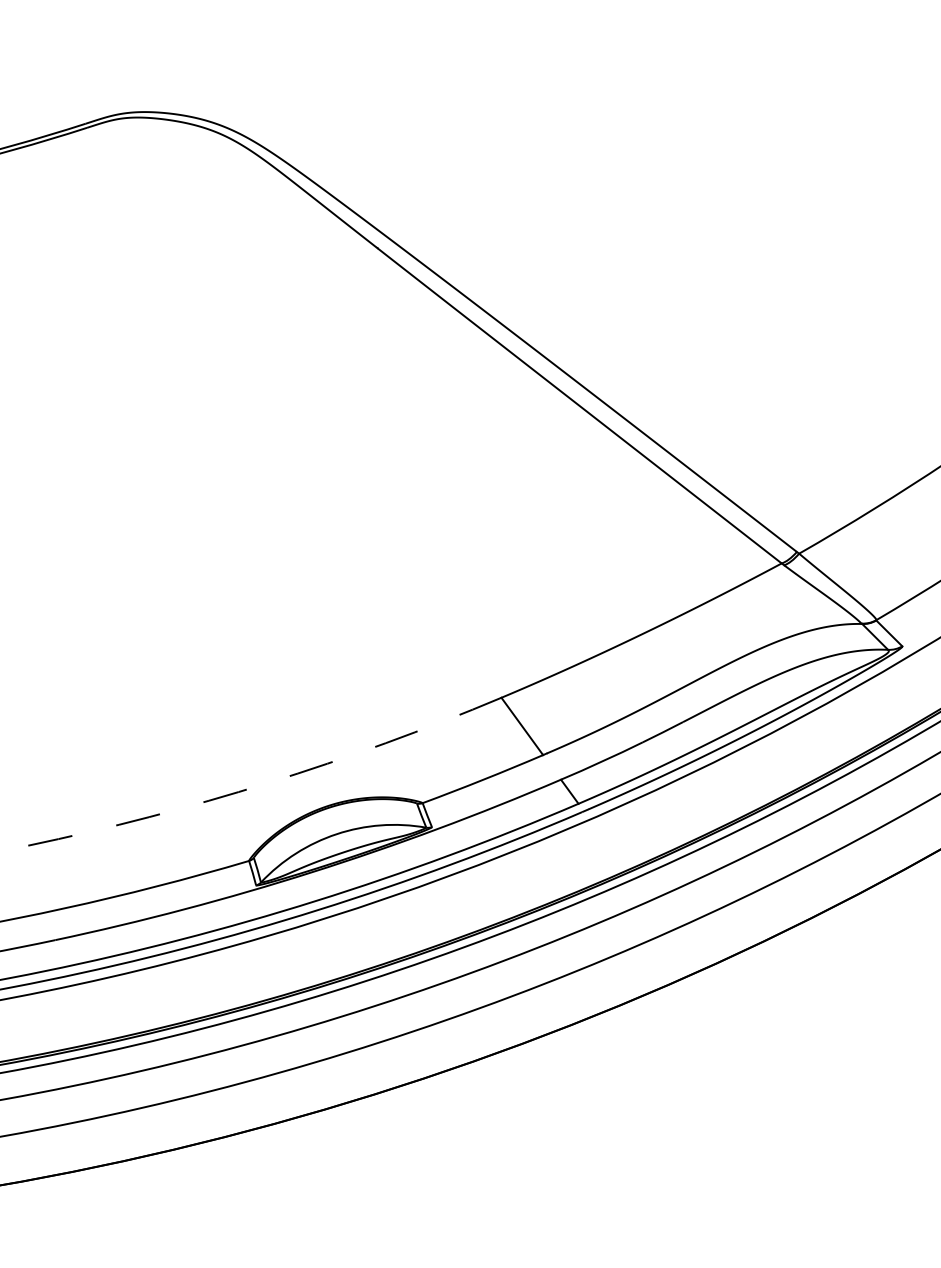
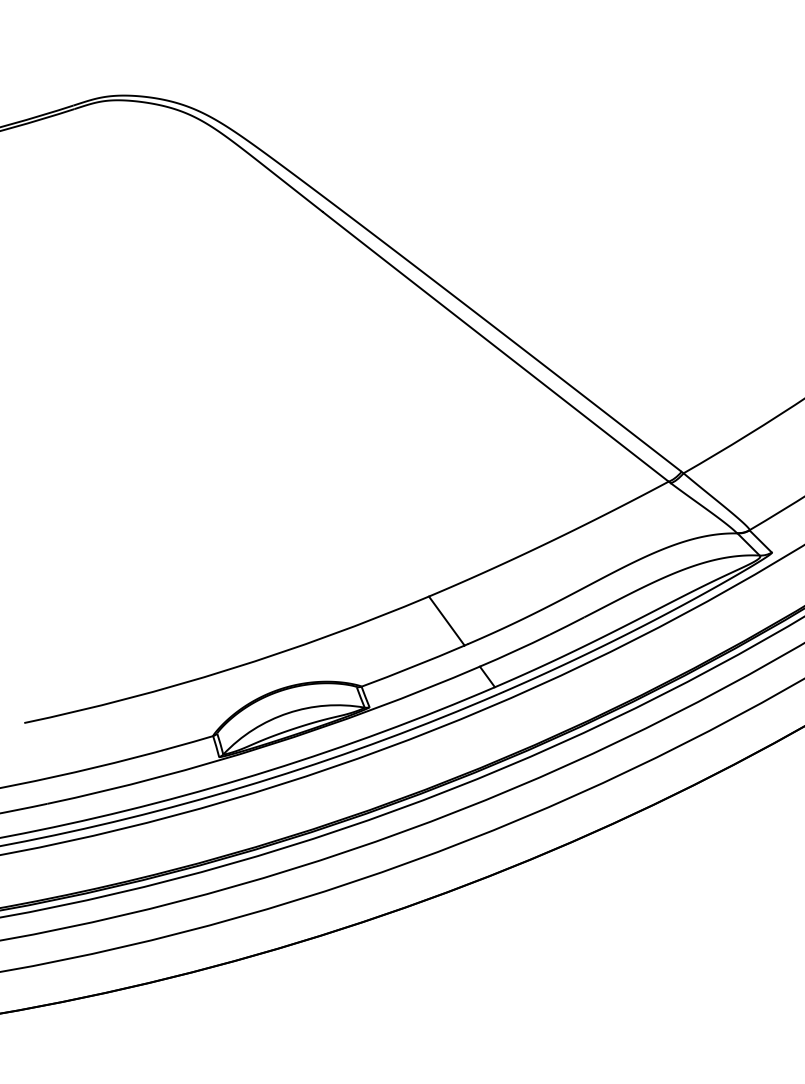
arc: (268, 782) -> (229, 669), dashed -> solid

